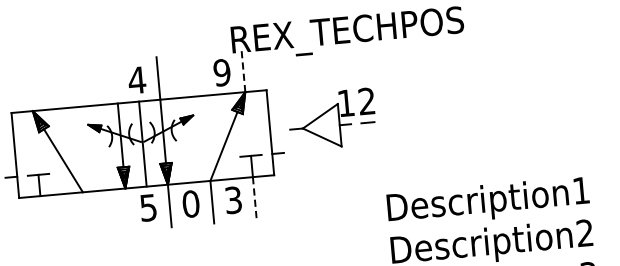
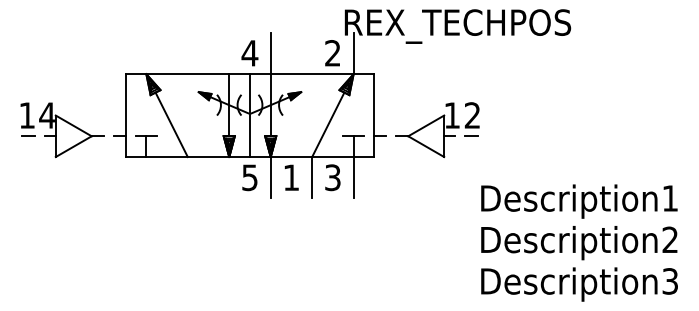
line: (243, 71) -> (353, 53), dashed -> solid
text: (221, 72) -> (332, 53), 9 -> 2
part: (332, 119) -> (437, 130), moved
line: (254, 198) -> (353, 177), dashed -> solid
text: (191, 203) -> (291, 177), 0 -> 1

